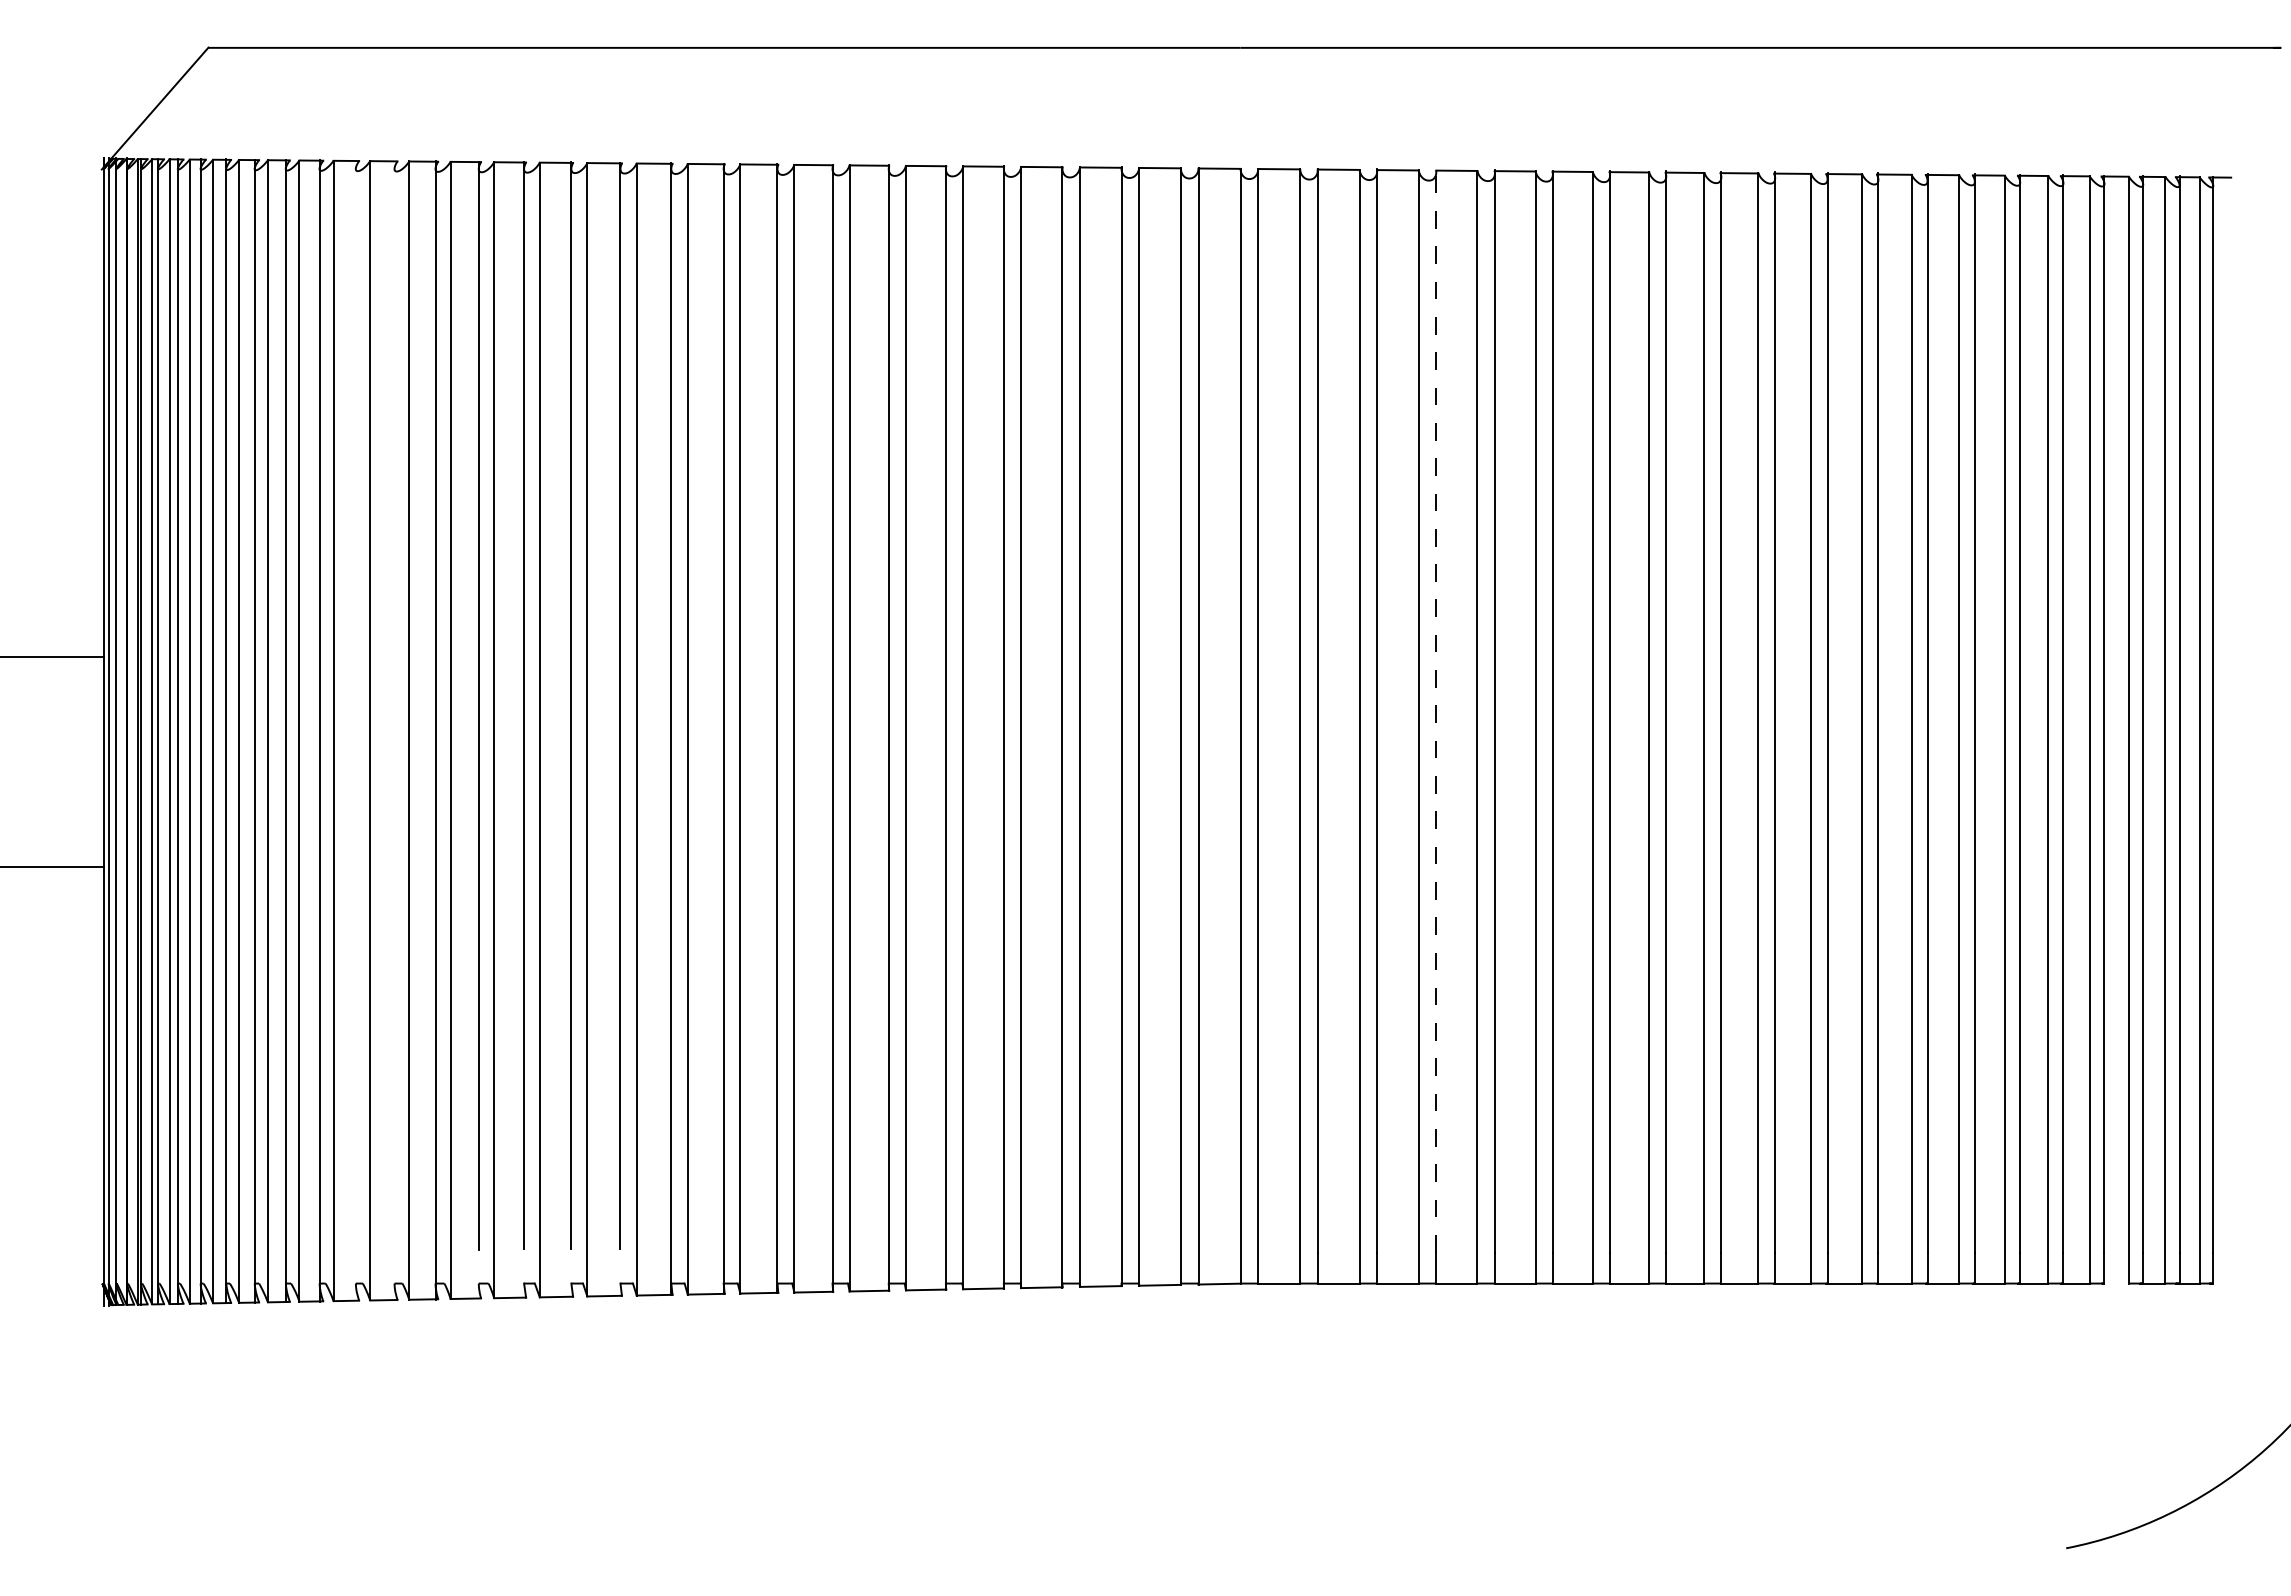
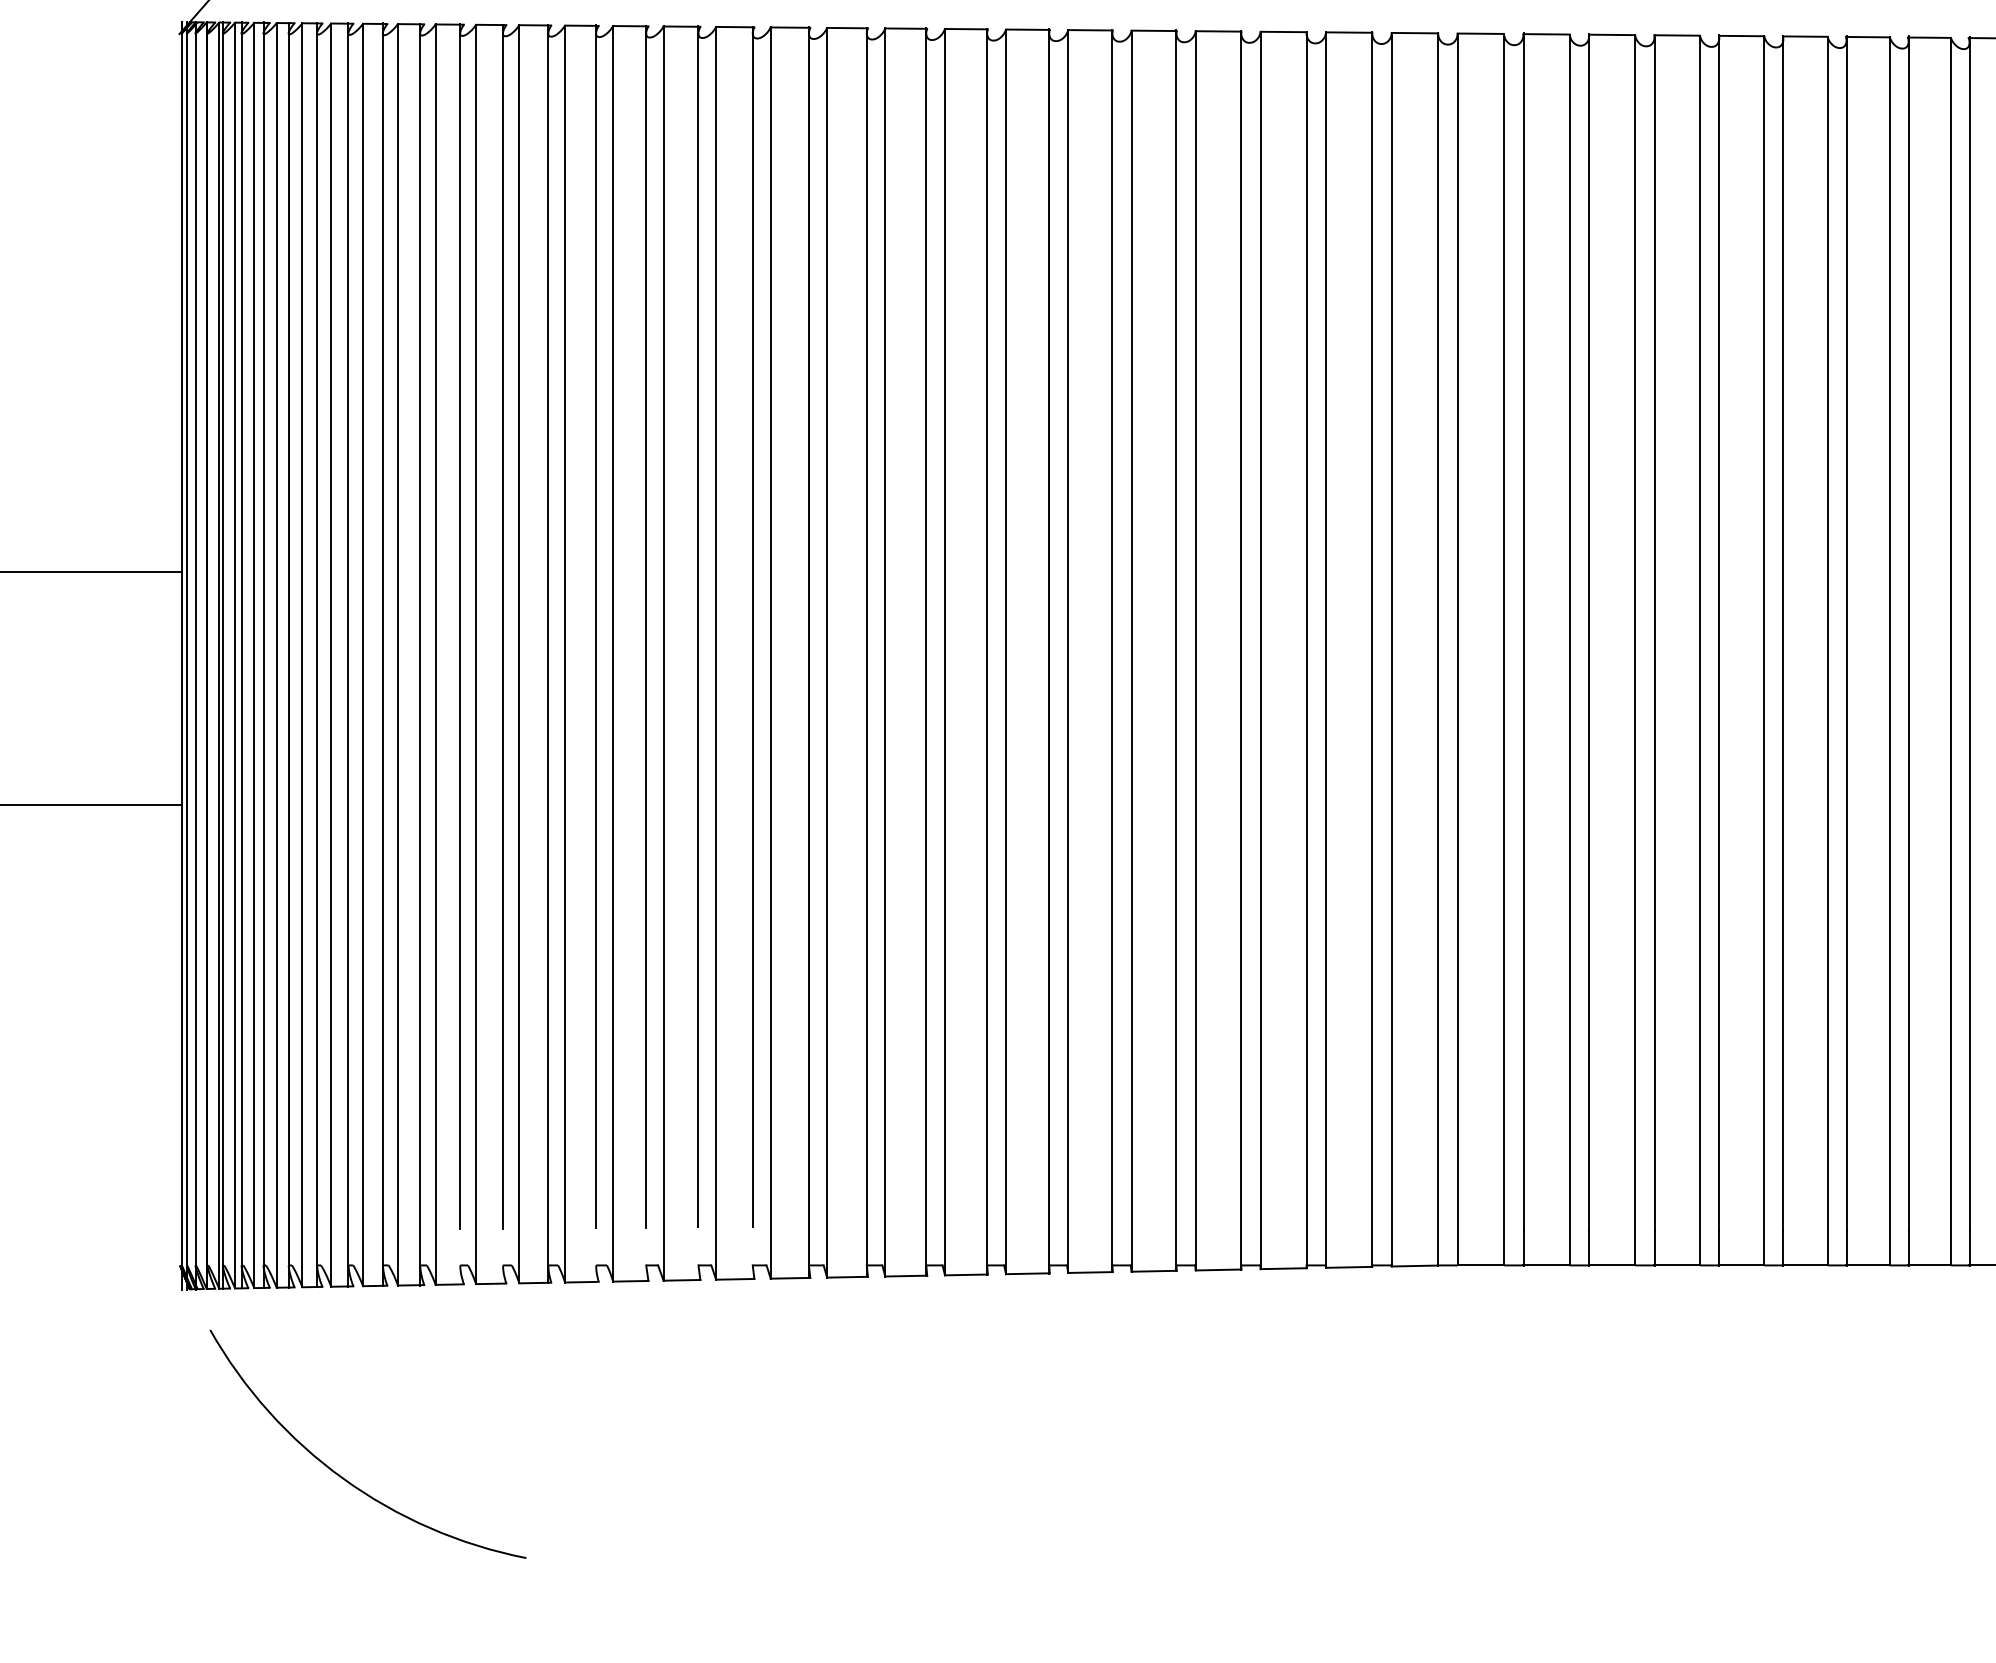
line: (355, 705) -> (459, 626), added
line: (394, 705) -> (502, 626), added
line: (1436, 710) -> (1654, 632), dashed -> solid
arc: (249, 1474) -> (342, 1476), added

